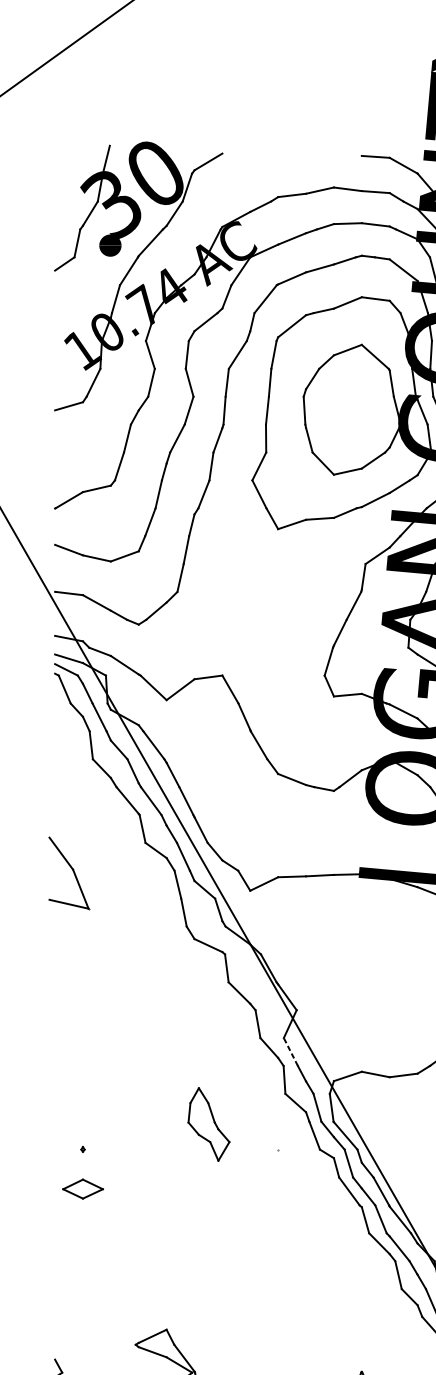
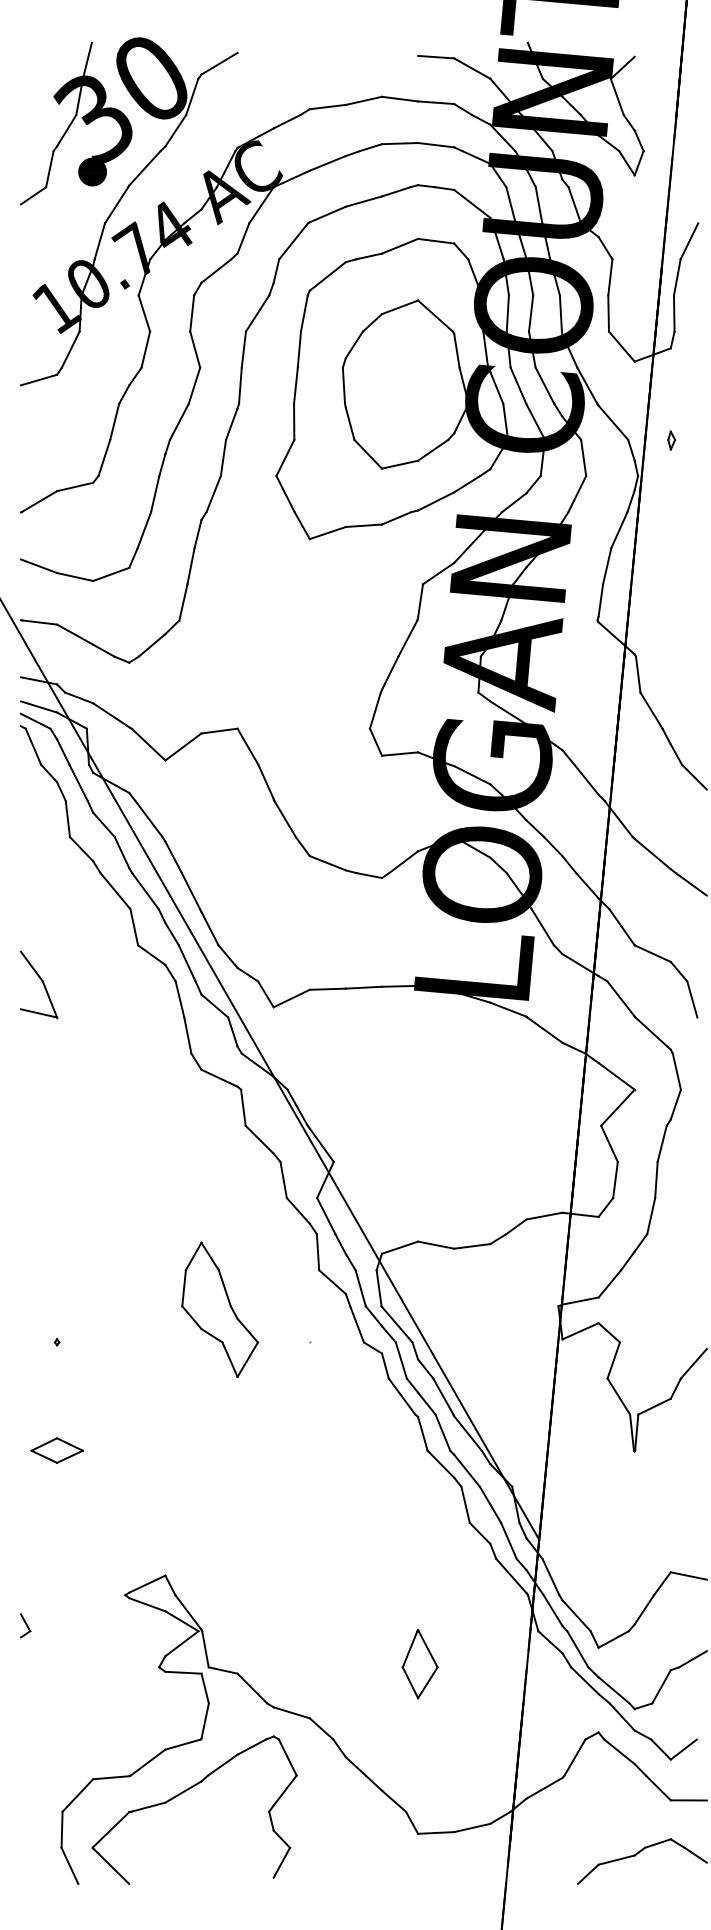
part: (68, 873) -> (38, 984), size x0.71
line: (291, 1051) -> (326, 1215), dashed -> solid
part: (209, 1124) -> (220, 1309), size x1.43
part: (82, 1189) -> (56, 1450), moved

